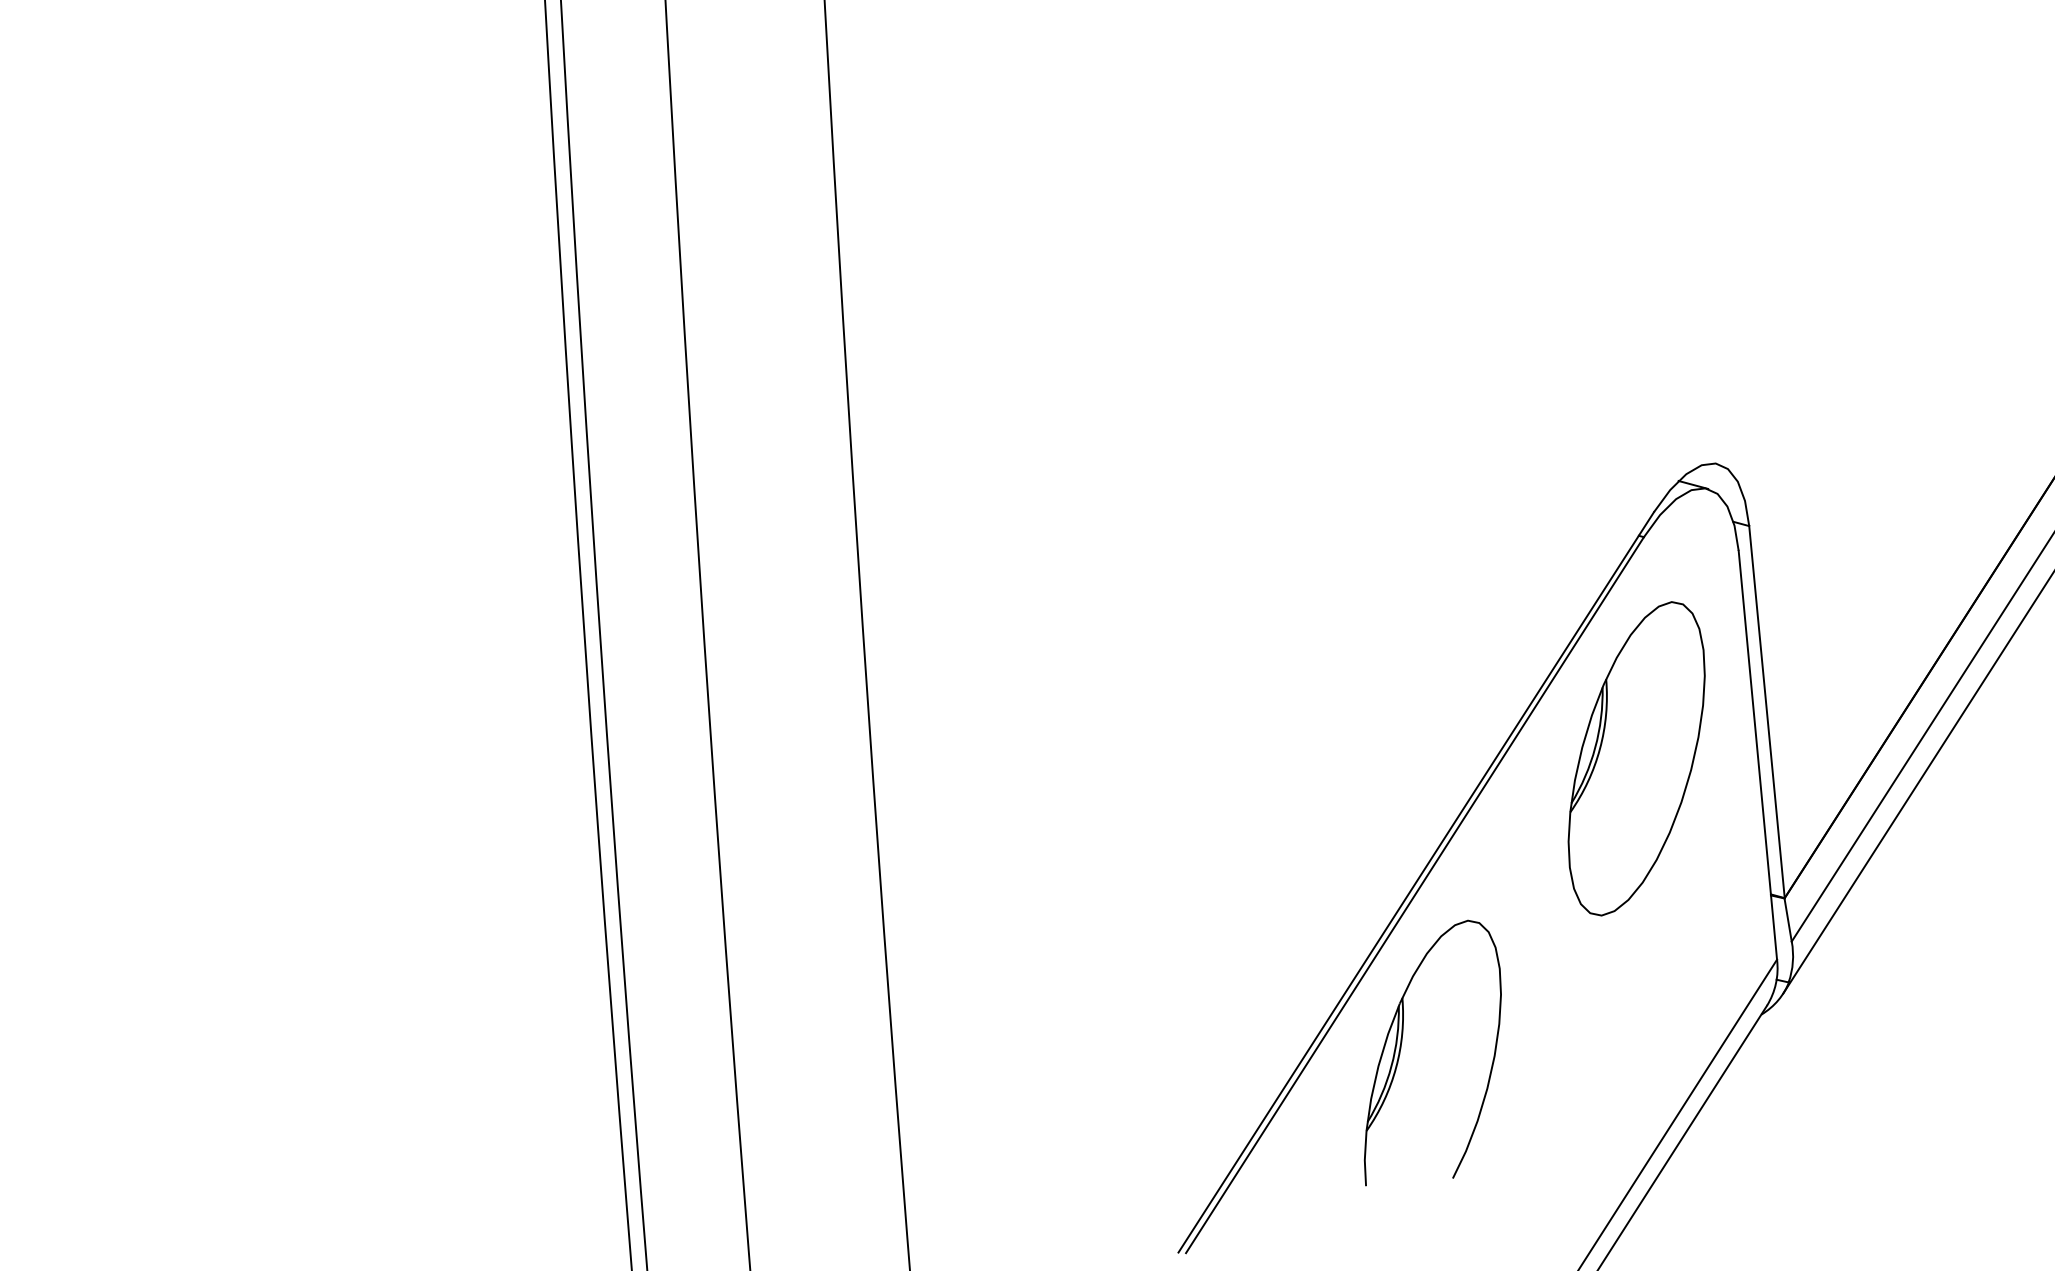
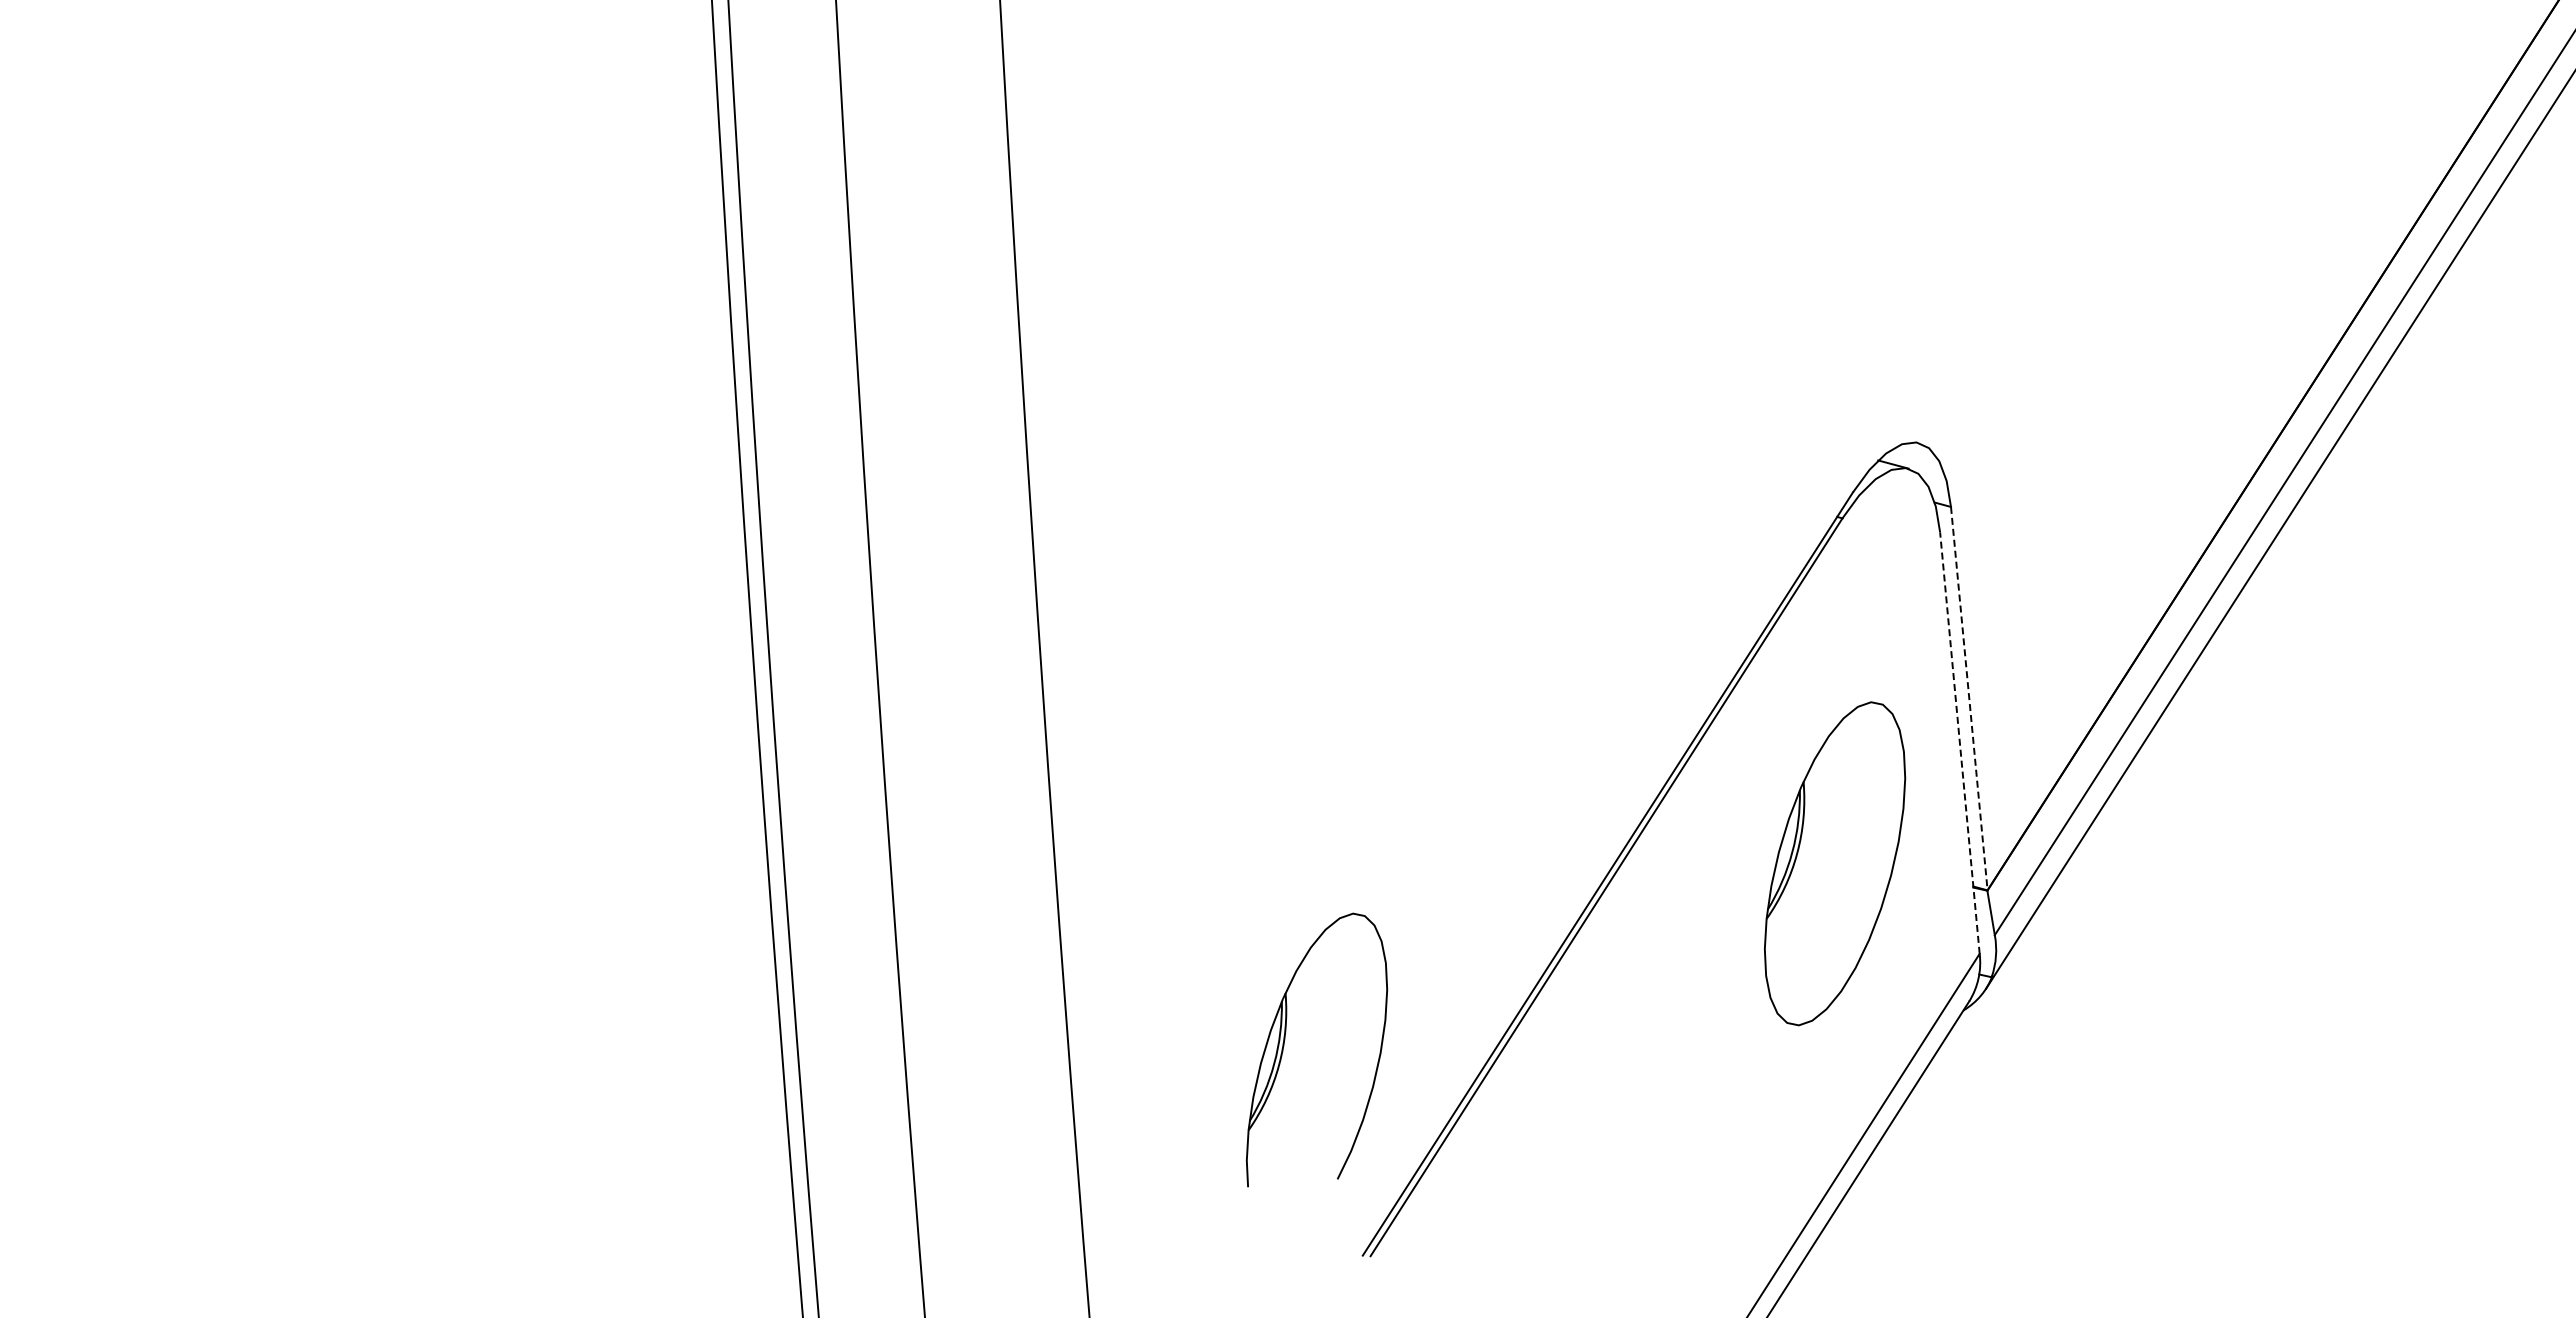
line: (1767, 711) -> (1969, 698), solid -> dashed
line: (1757, 755) -> (1959, 743), solid -> dashed
part: (1637, 758) -> (1835, 863), moved
part: (1401, 1049) -> (1284, 1046), moved

